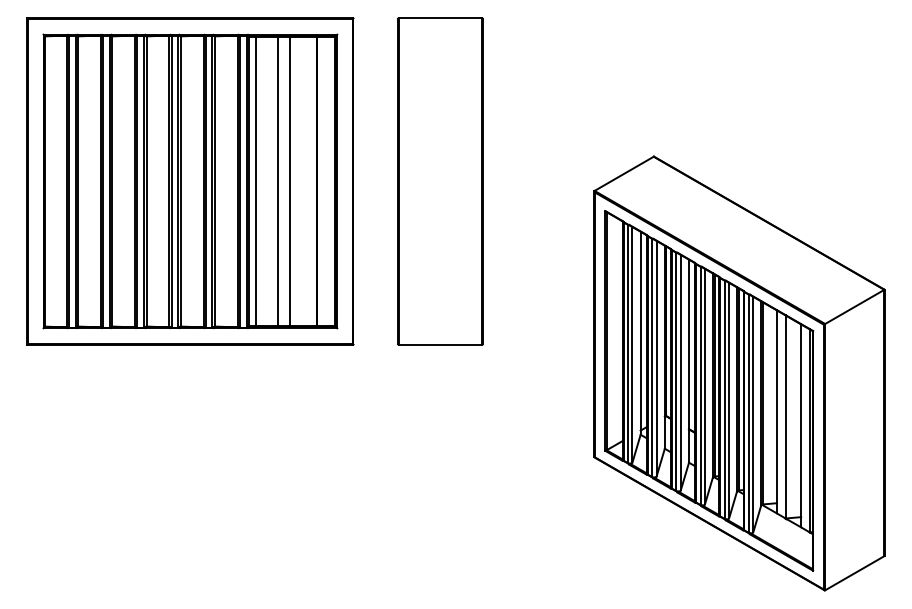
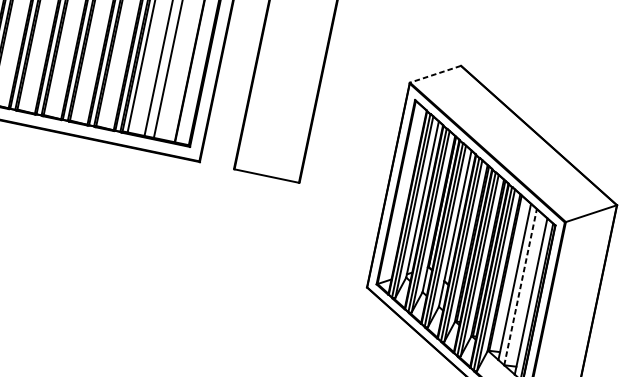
line: (623, 174) -> (434, 74), solid -> dashed
line: (785, 416) -> (520, 286), solid -> dashed

